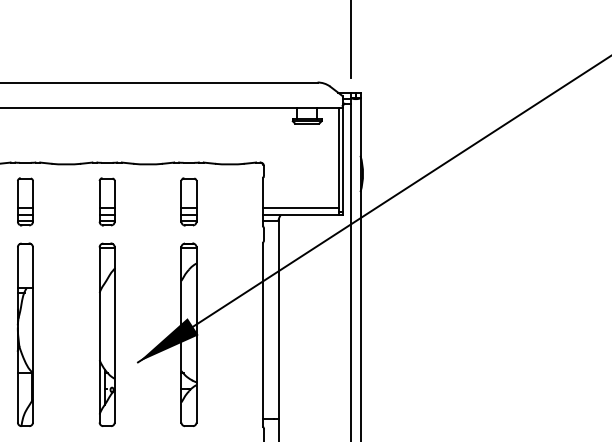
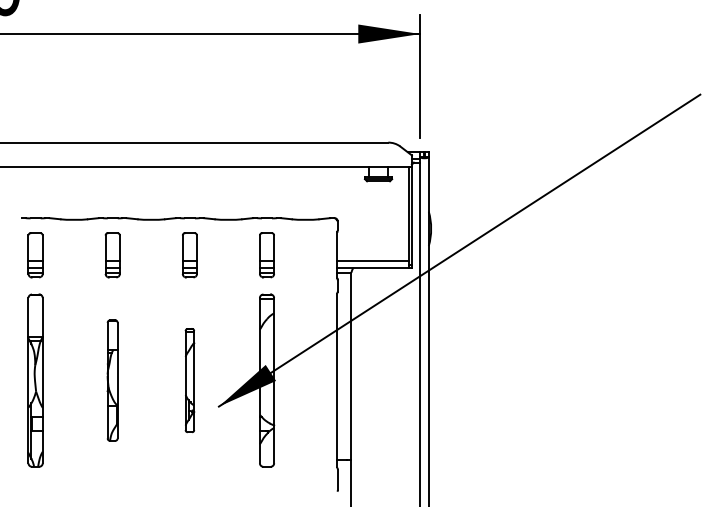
part: (25, 334) -> (112, 380), size x0.7
part: (106, 334) -> (189, 380), size x0.6

